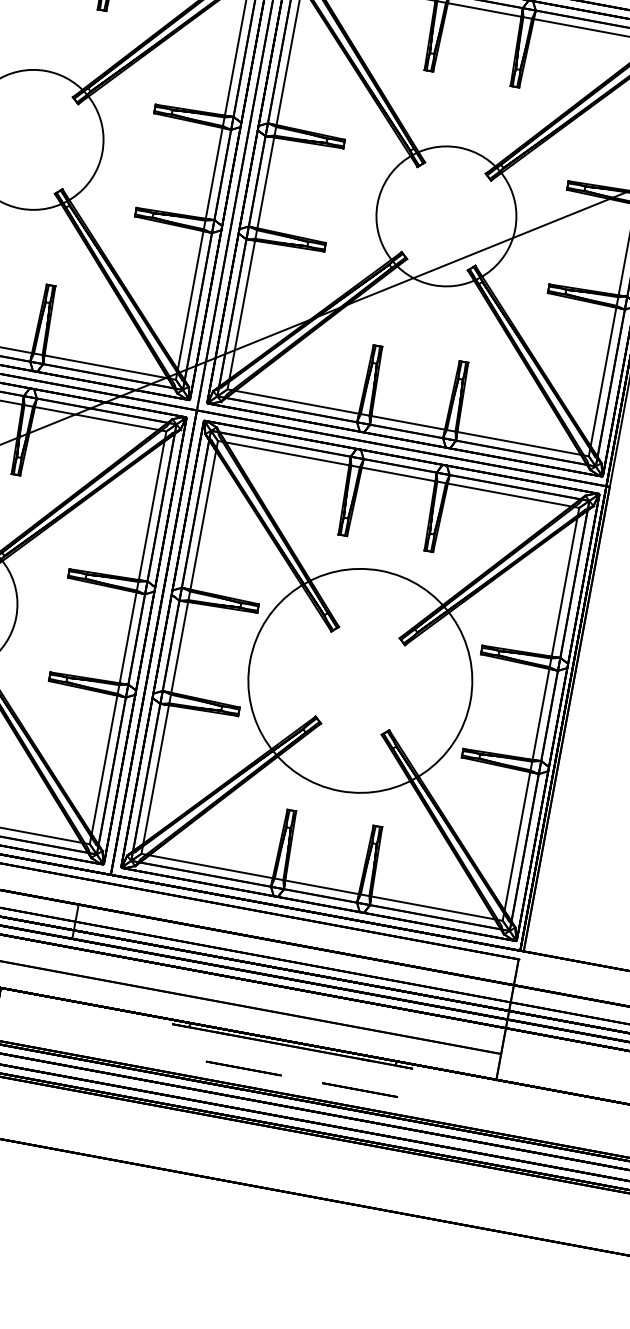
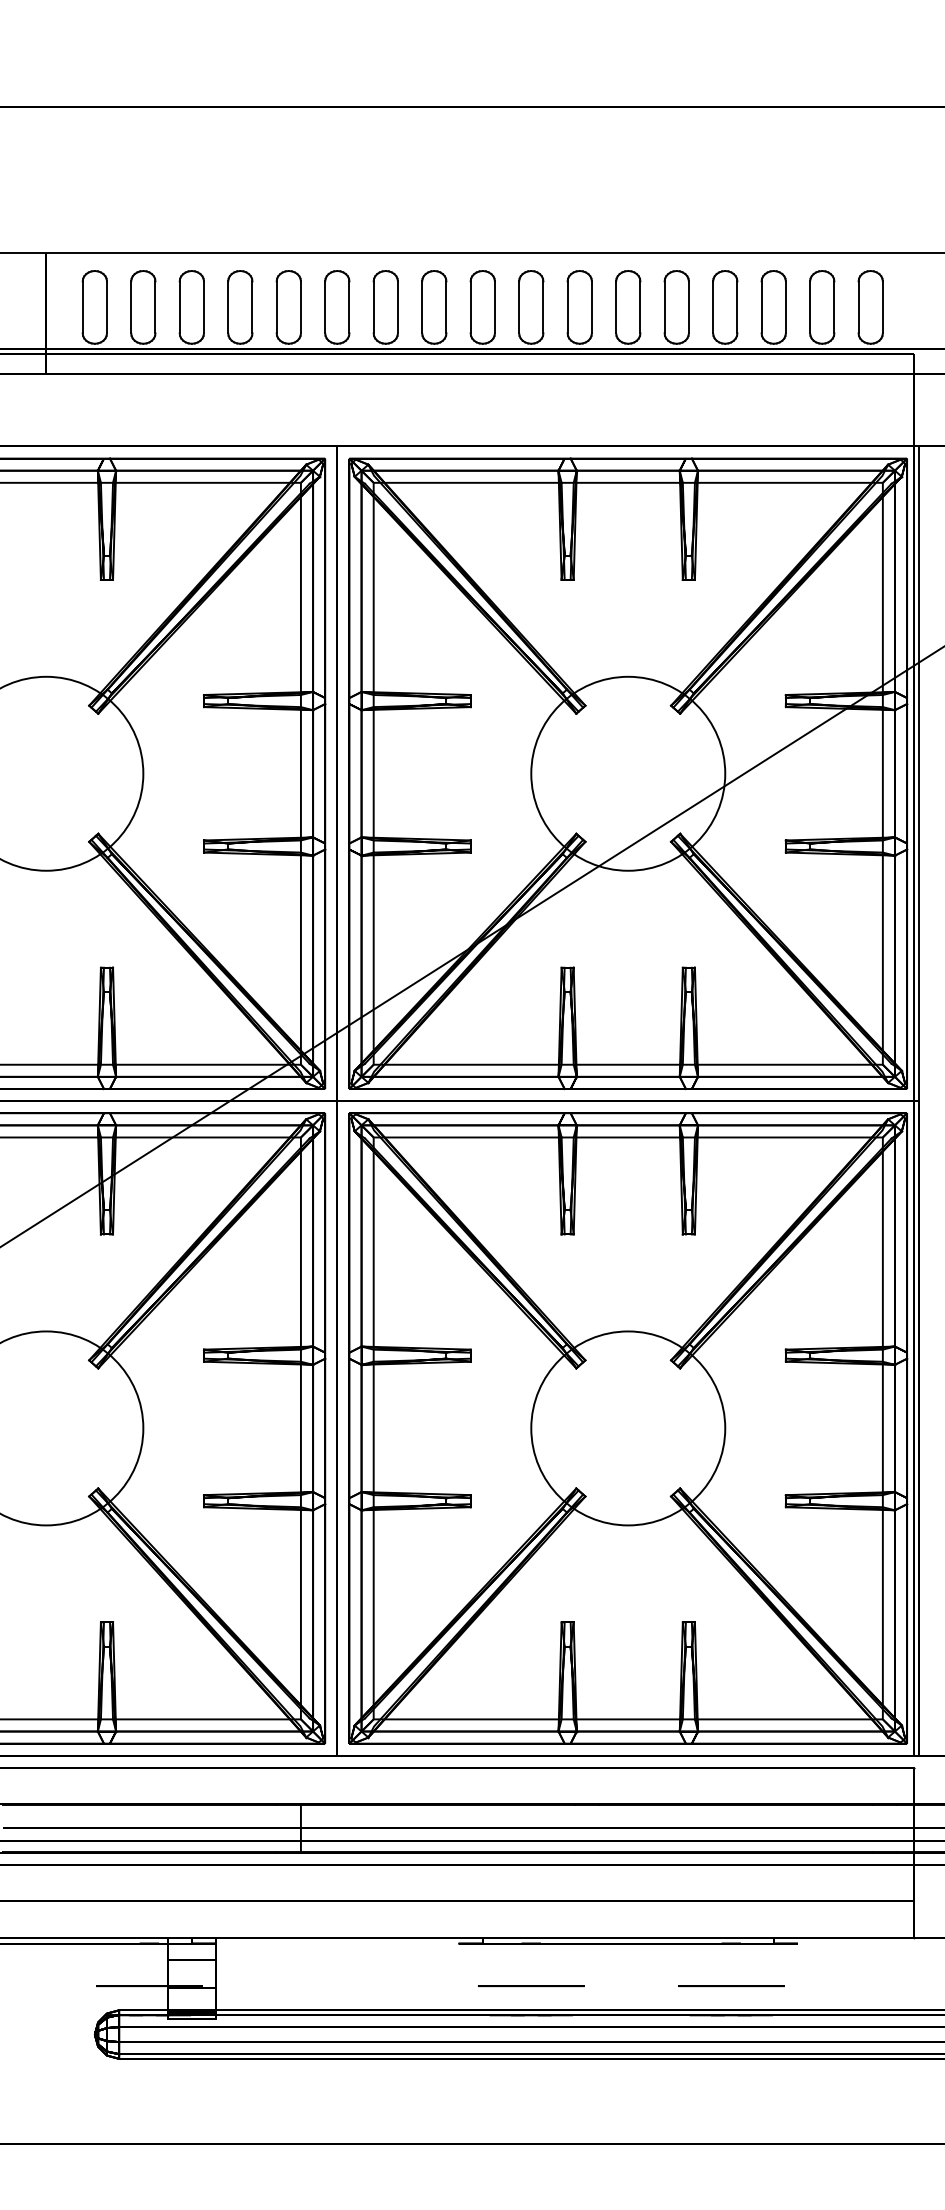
circle: (360, 680) -> (628, 1428), size x0.62
circle: (243, 1068) -> (531, 1985), moved

